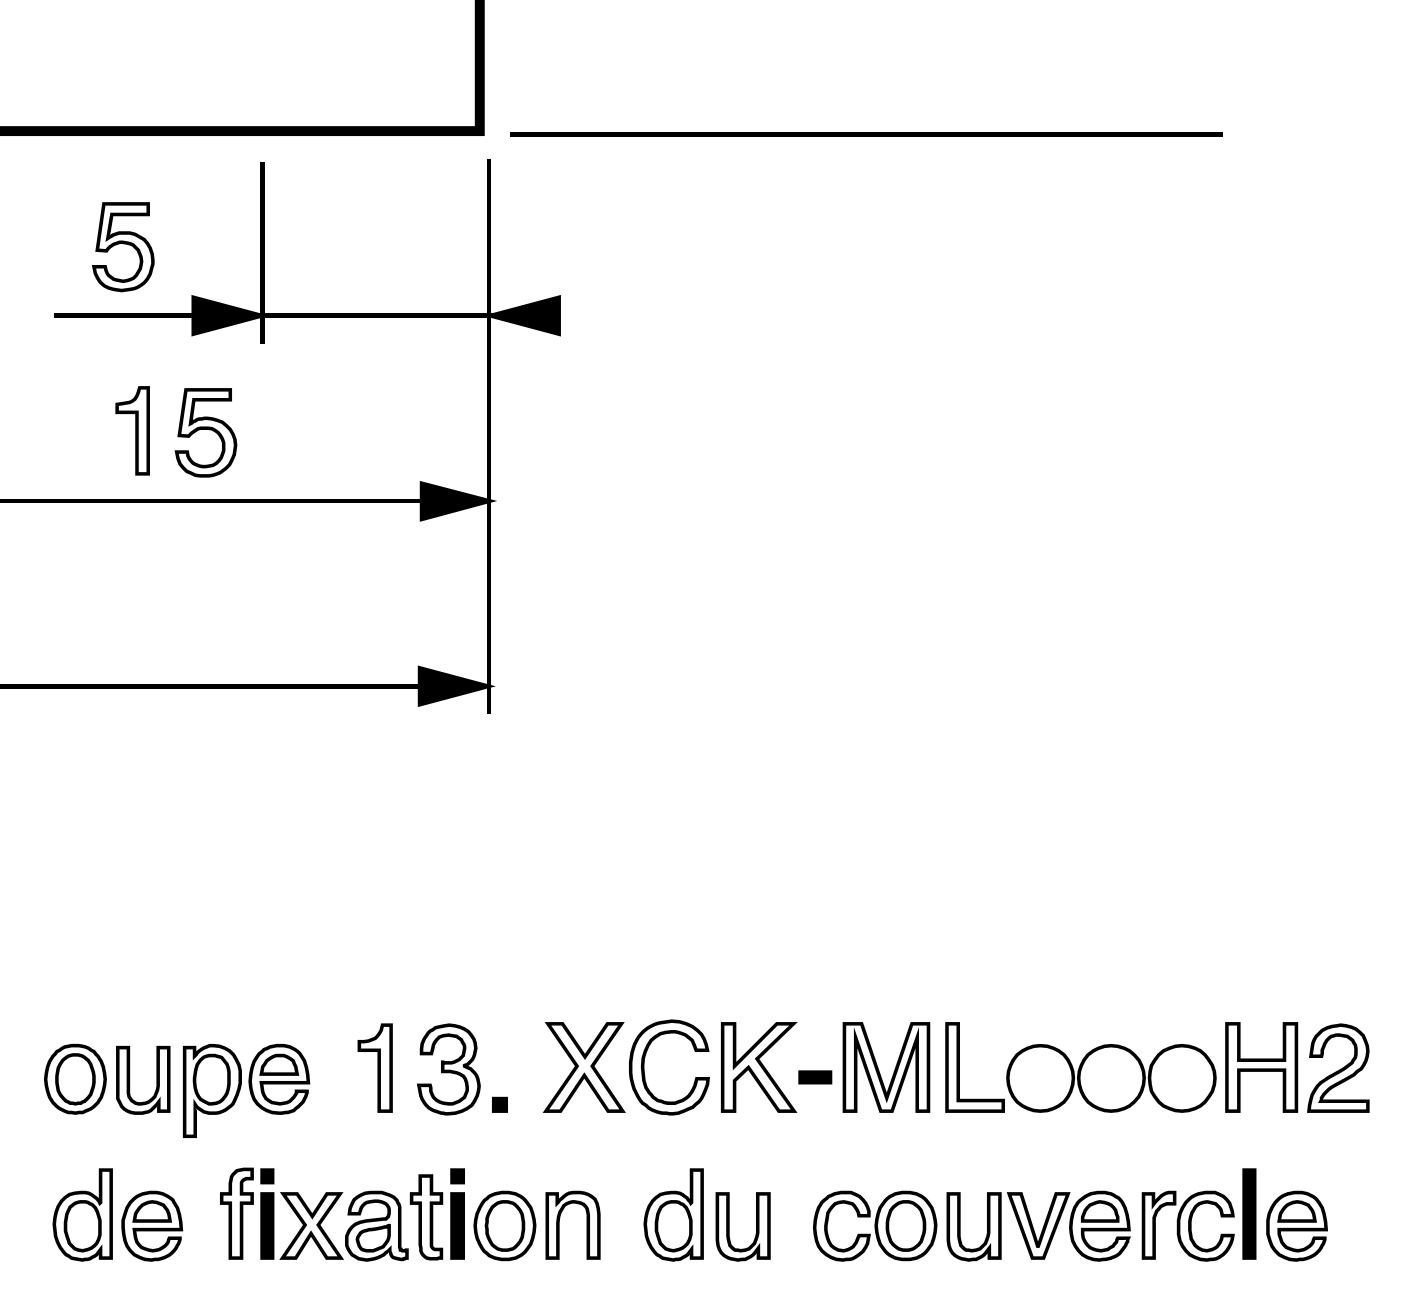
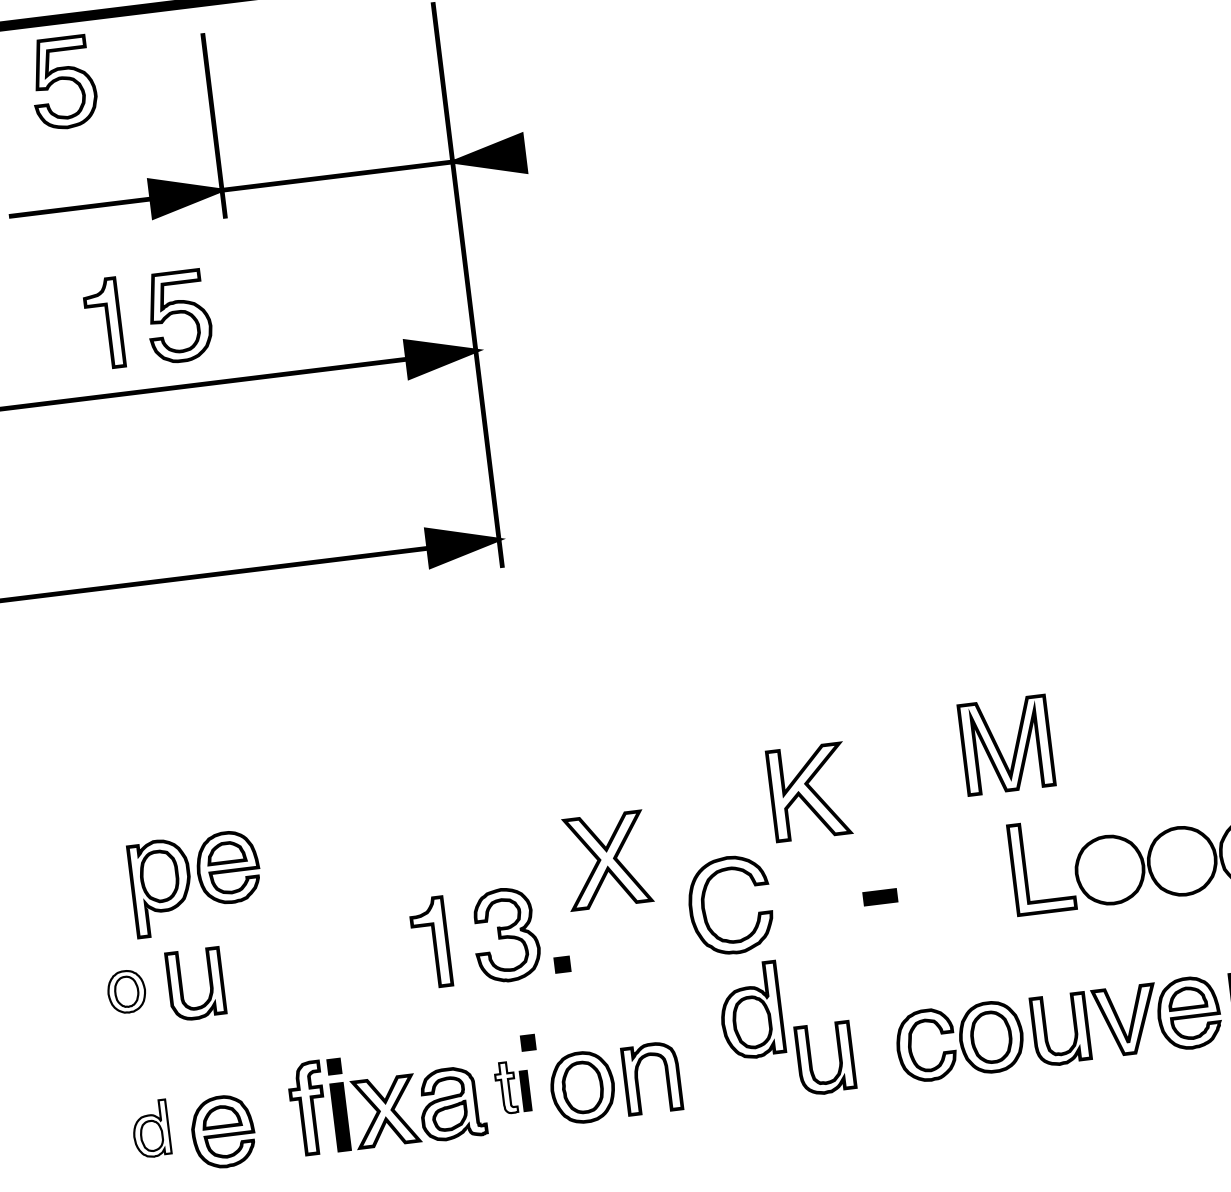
part: (123, 247) -> (63, 83), moved
part: (584, 1067) -> (607, 860), moved
part: (759, 1067) -> (809, 792), moved
part: (879, 1070) -> (999, 749), moved
part: (75, 1079) -> (126, 991), size x0.6
part: (246, 1090) -> (196, 883), moved
part: (82, 1214) -> (150, 1128), size x0.6
part: (673, 1214) -> (750, 1010), moved
part: (436, 1217) -> (511, 1087), size x0.6

